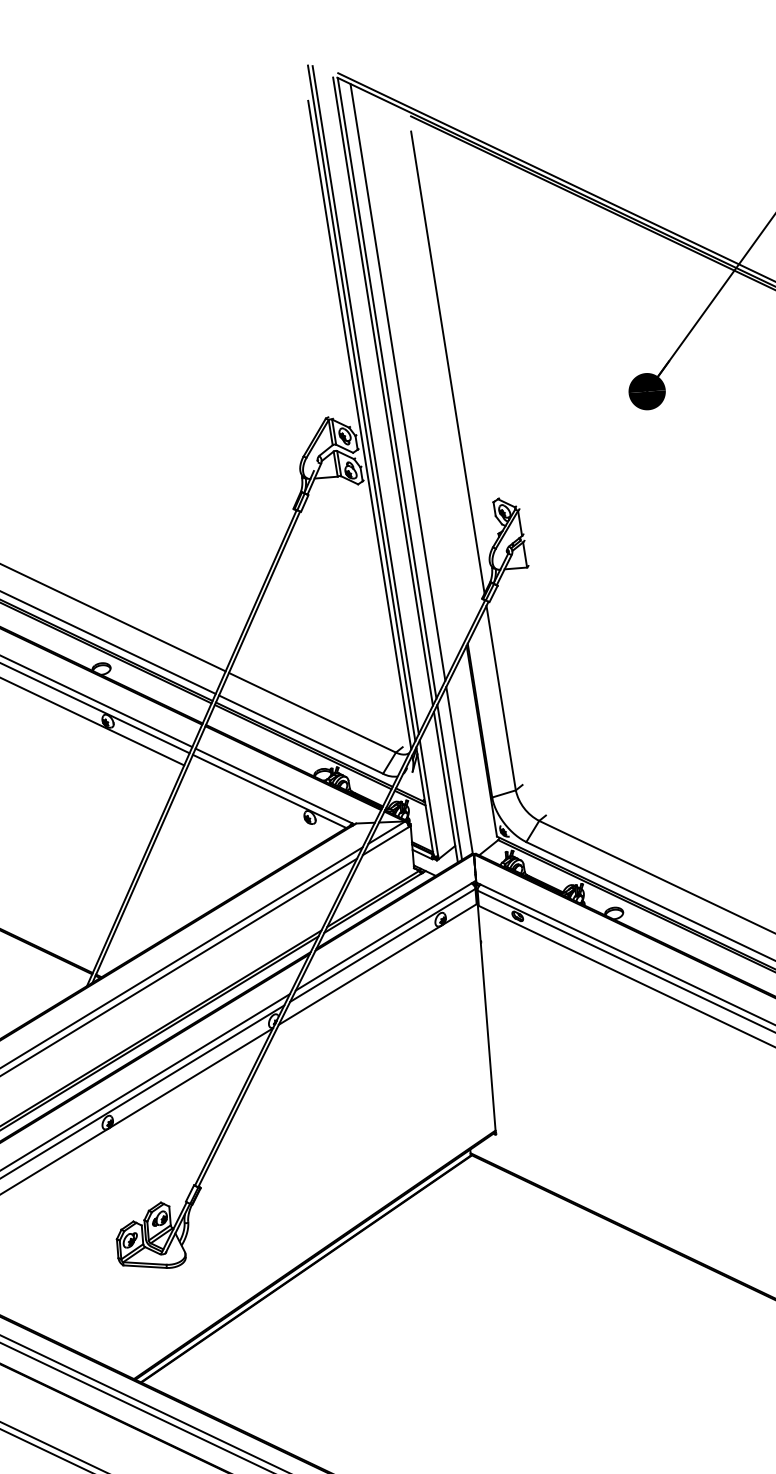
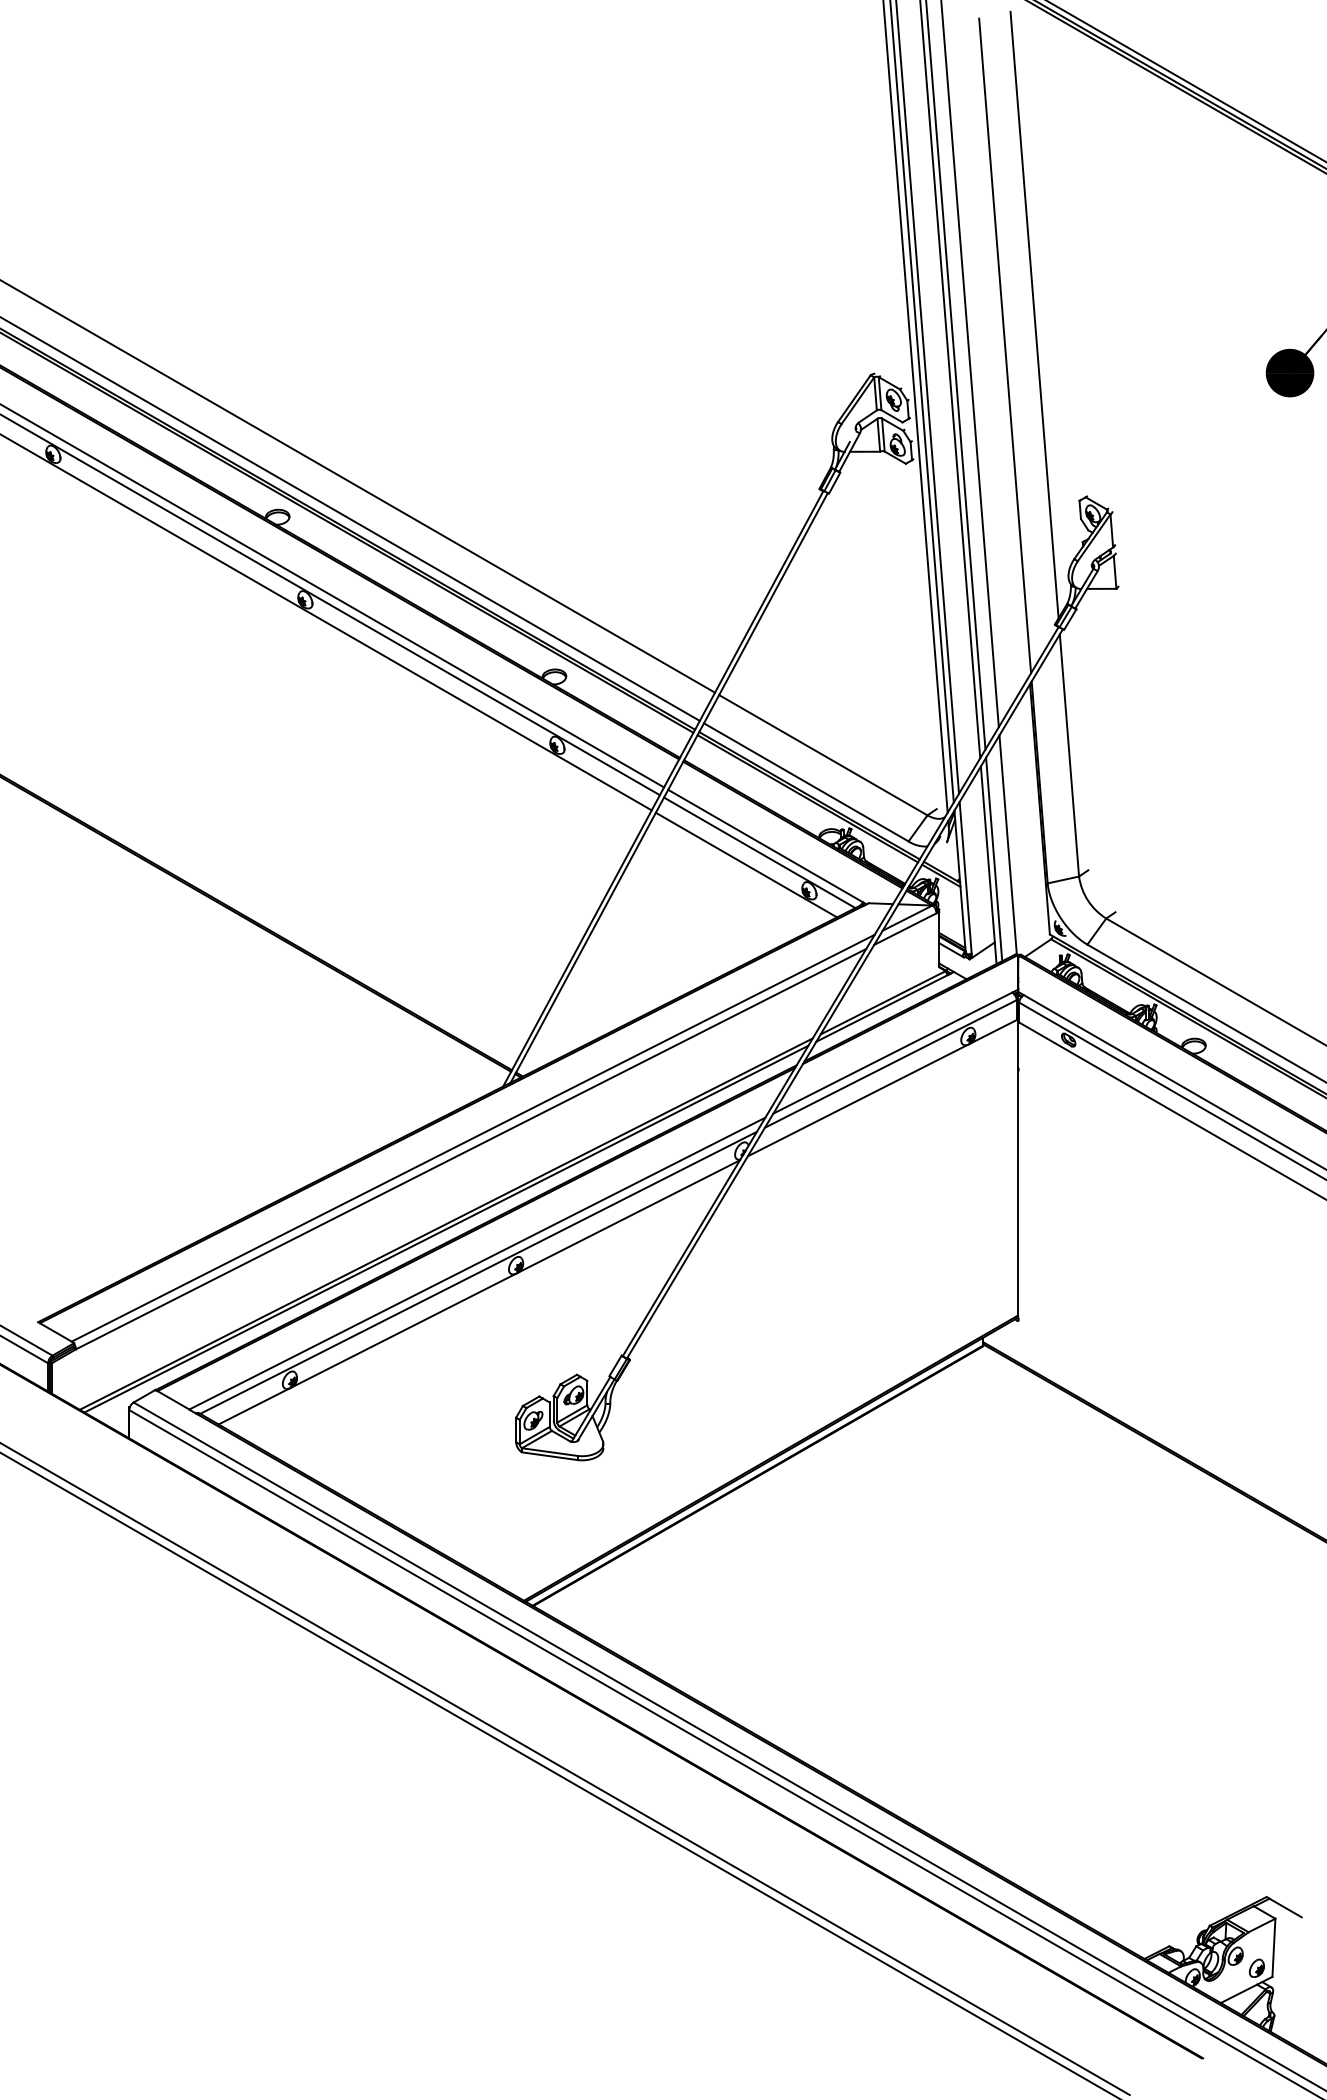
line: (427, 387) -> (1005, 345), added
line: (260, 801) -> (746, 864), added

